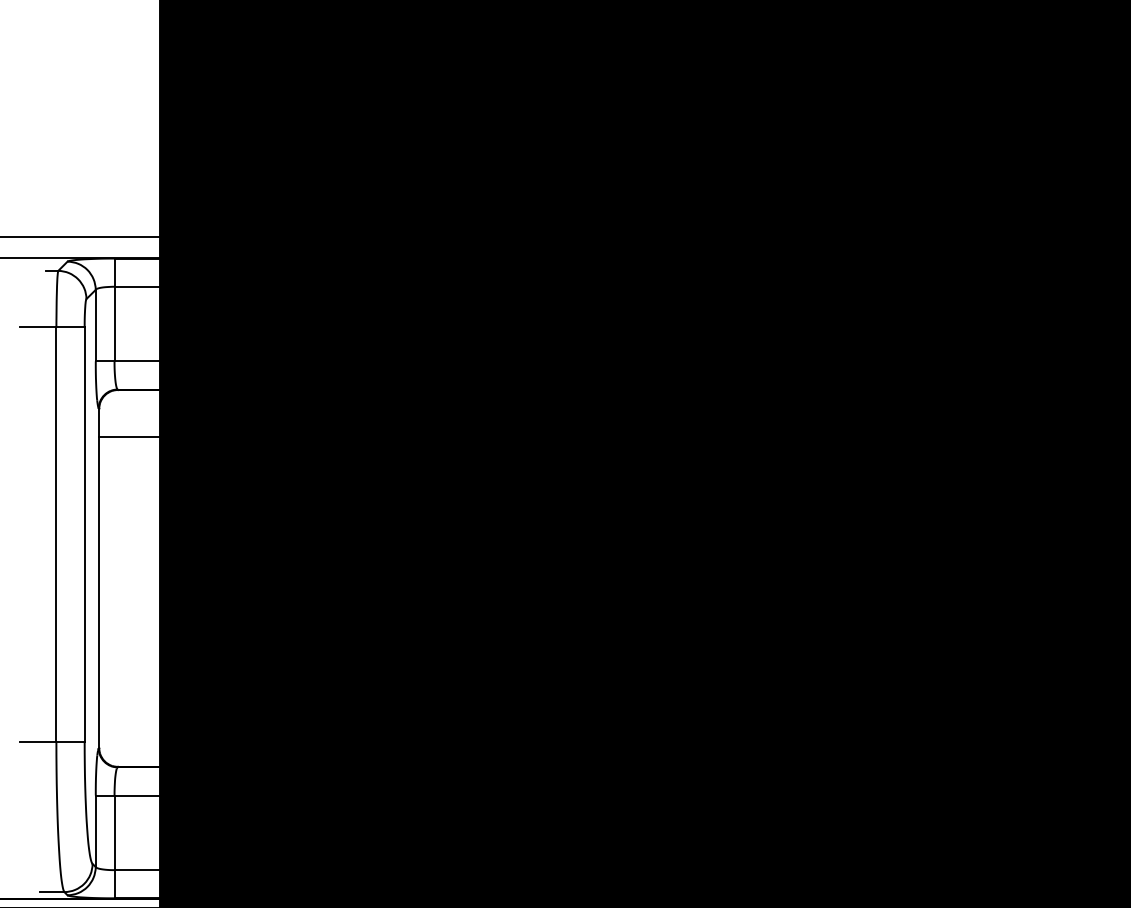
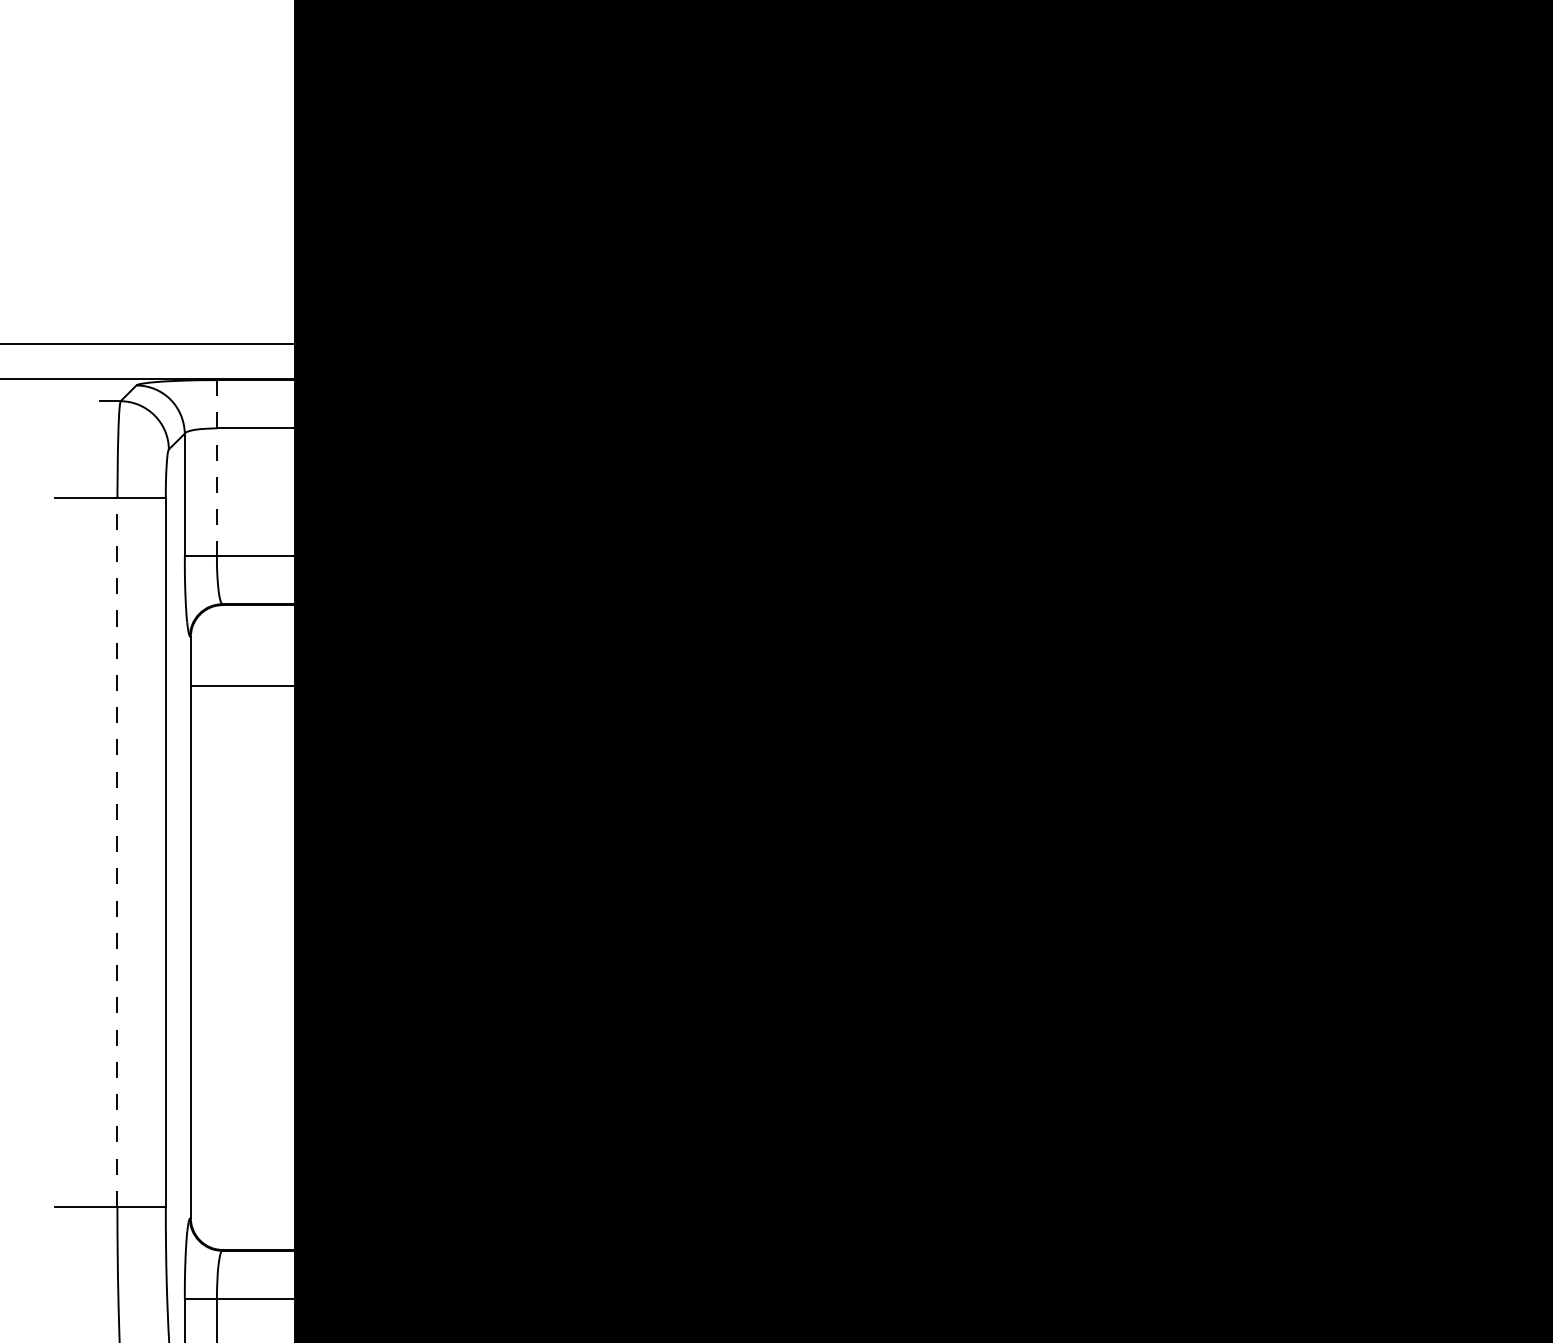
line: (114, 310) -> (216, 468), solid -> dashed
line: (56, 533) -> (117, 850), solid -> dashed

